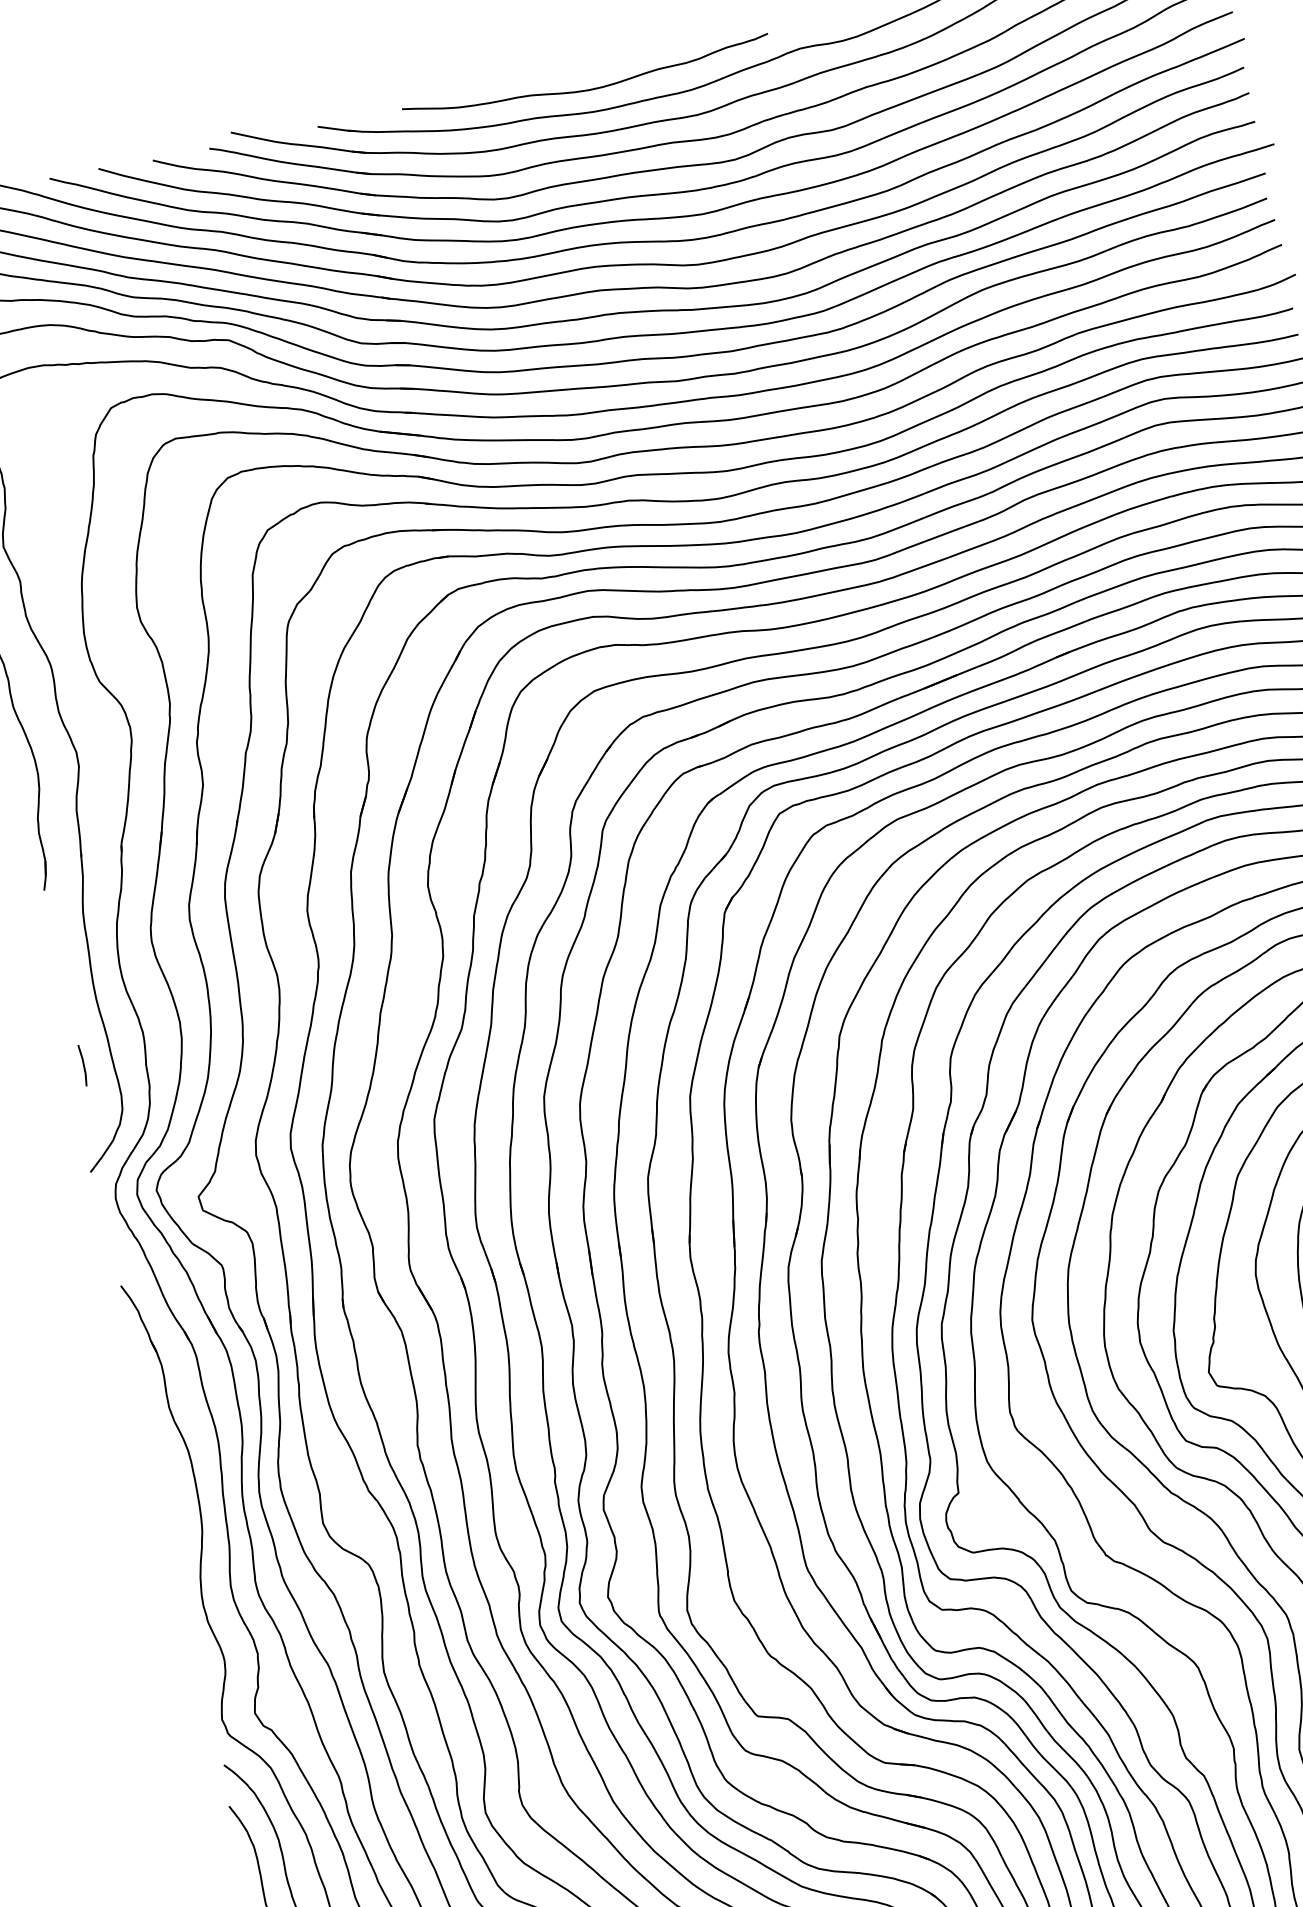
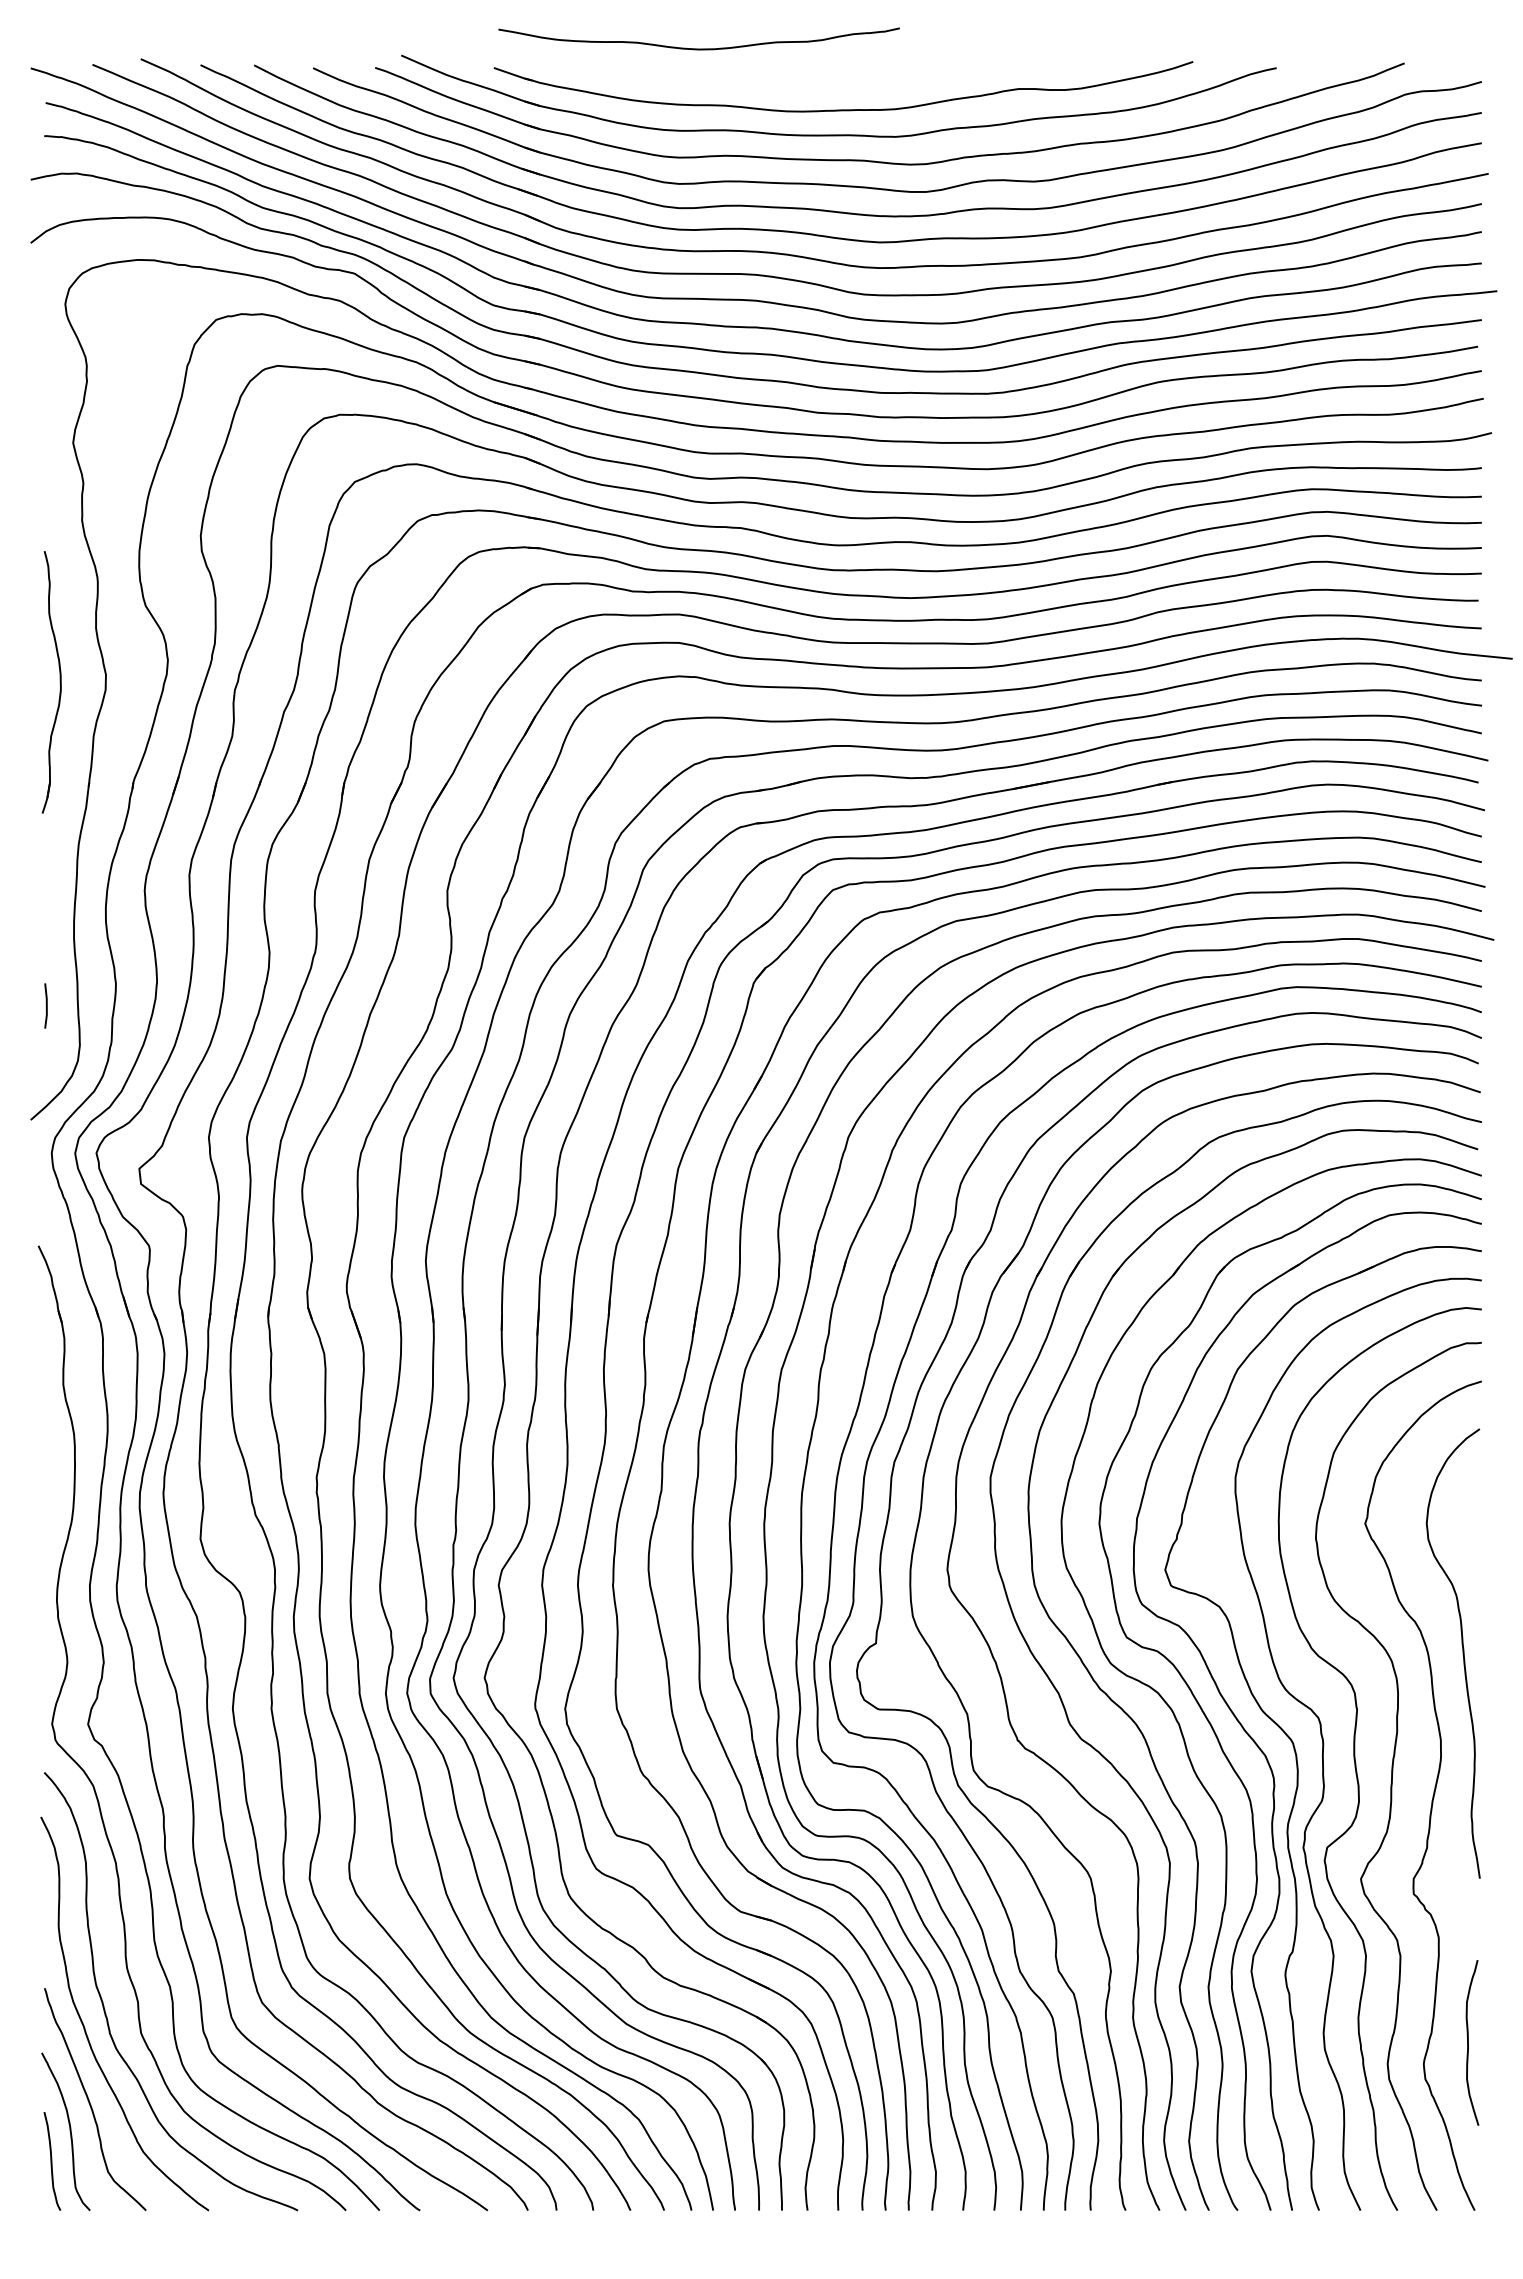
curve: (588, 89) -> (698, 48), moved

